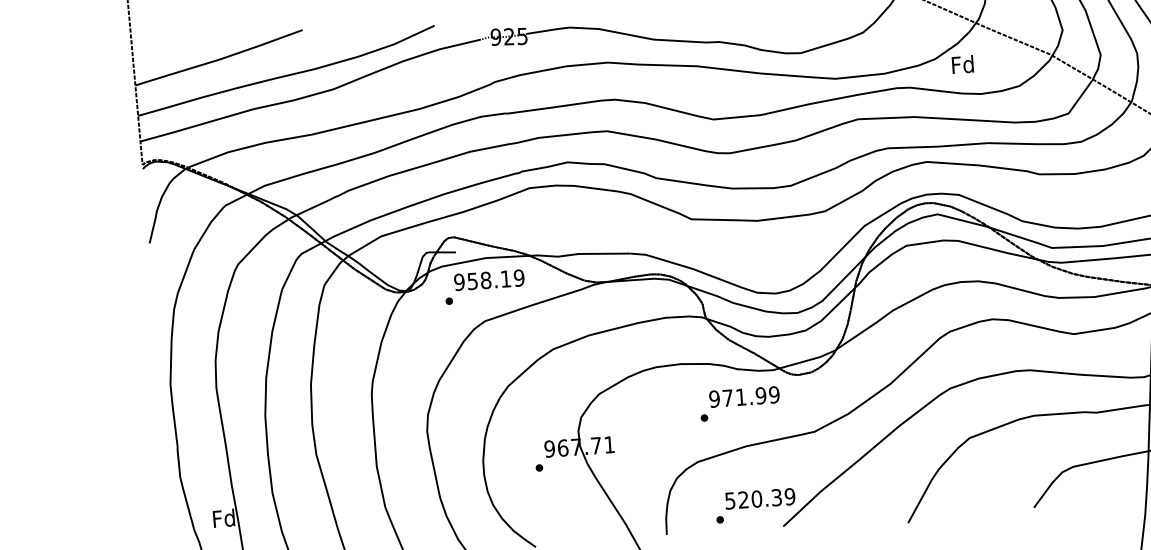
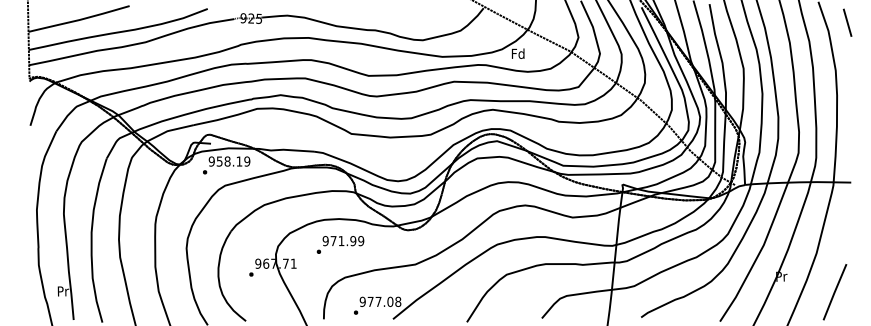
text: (739, 403) -> (340, 244), moved
text: (760, 498) -> (380, 301), 520.39 -> 977.08
text: (223, 518) -> (62, 291), Fd -> Pr

